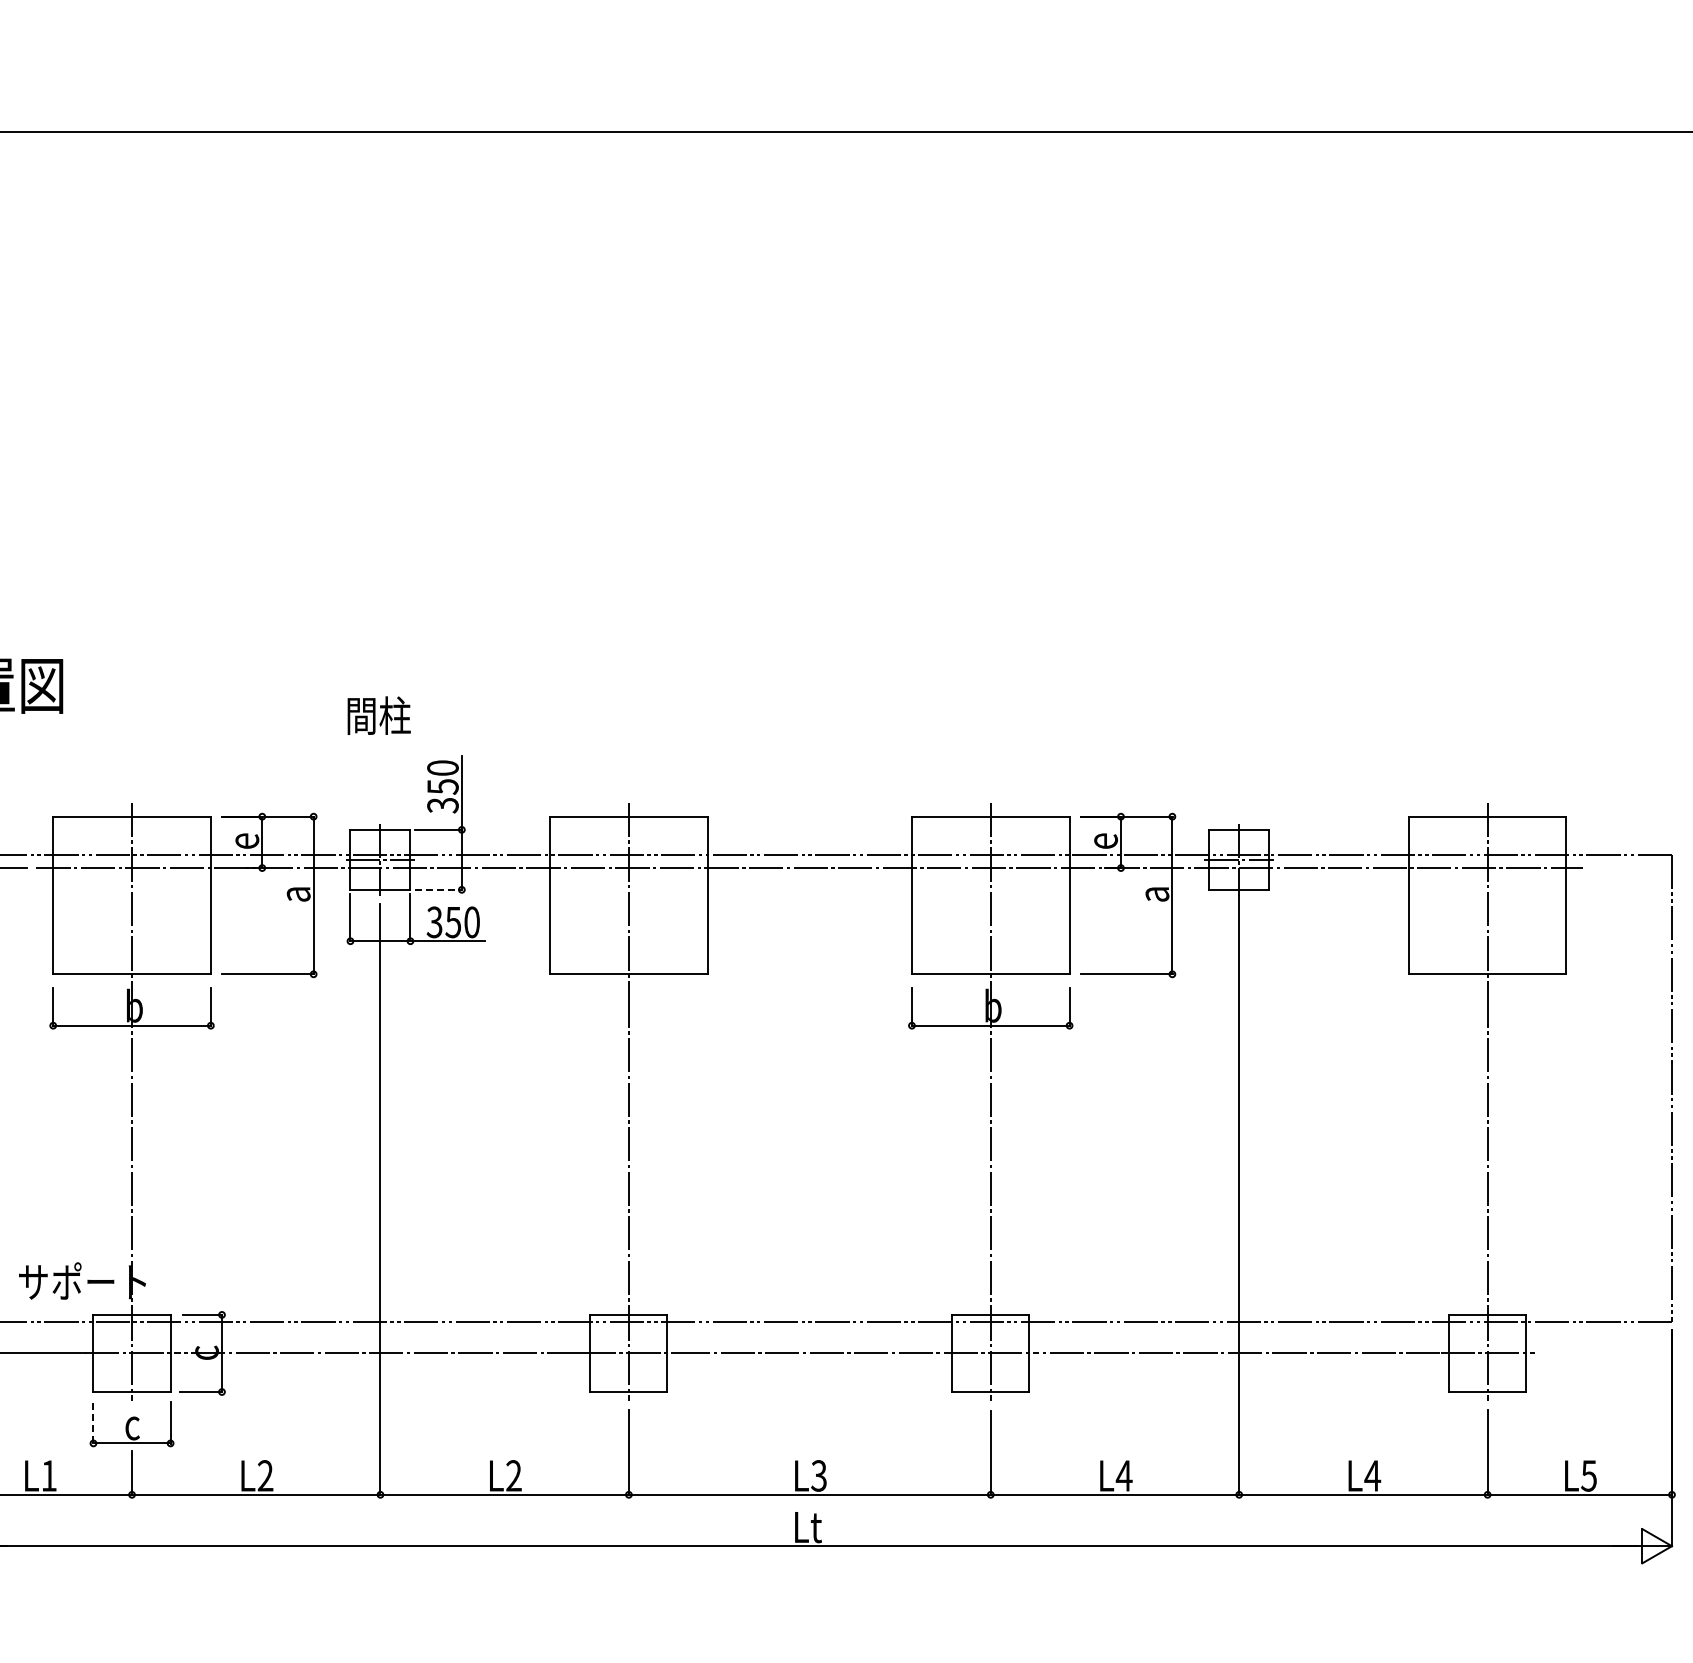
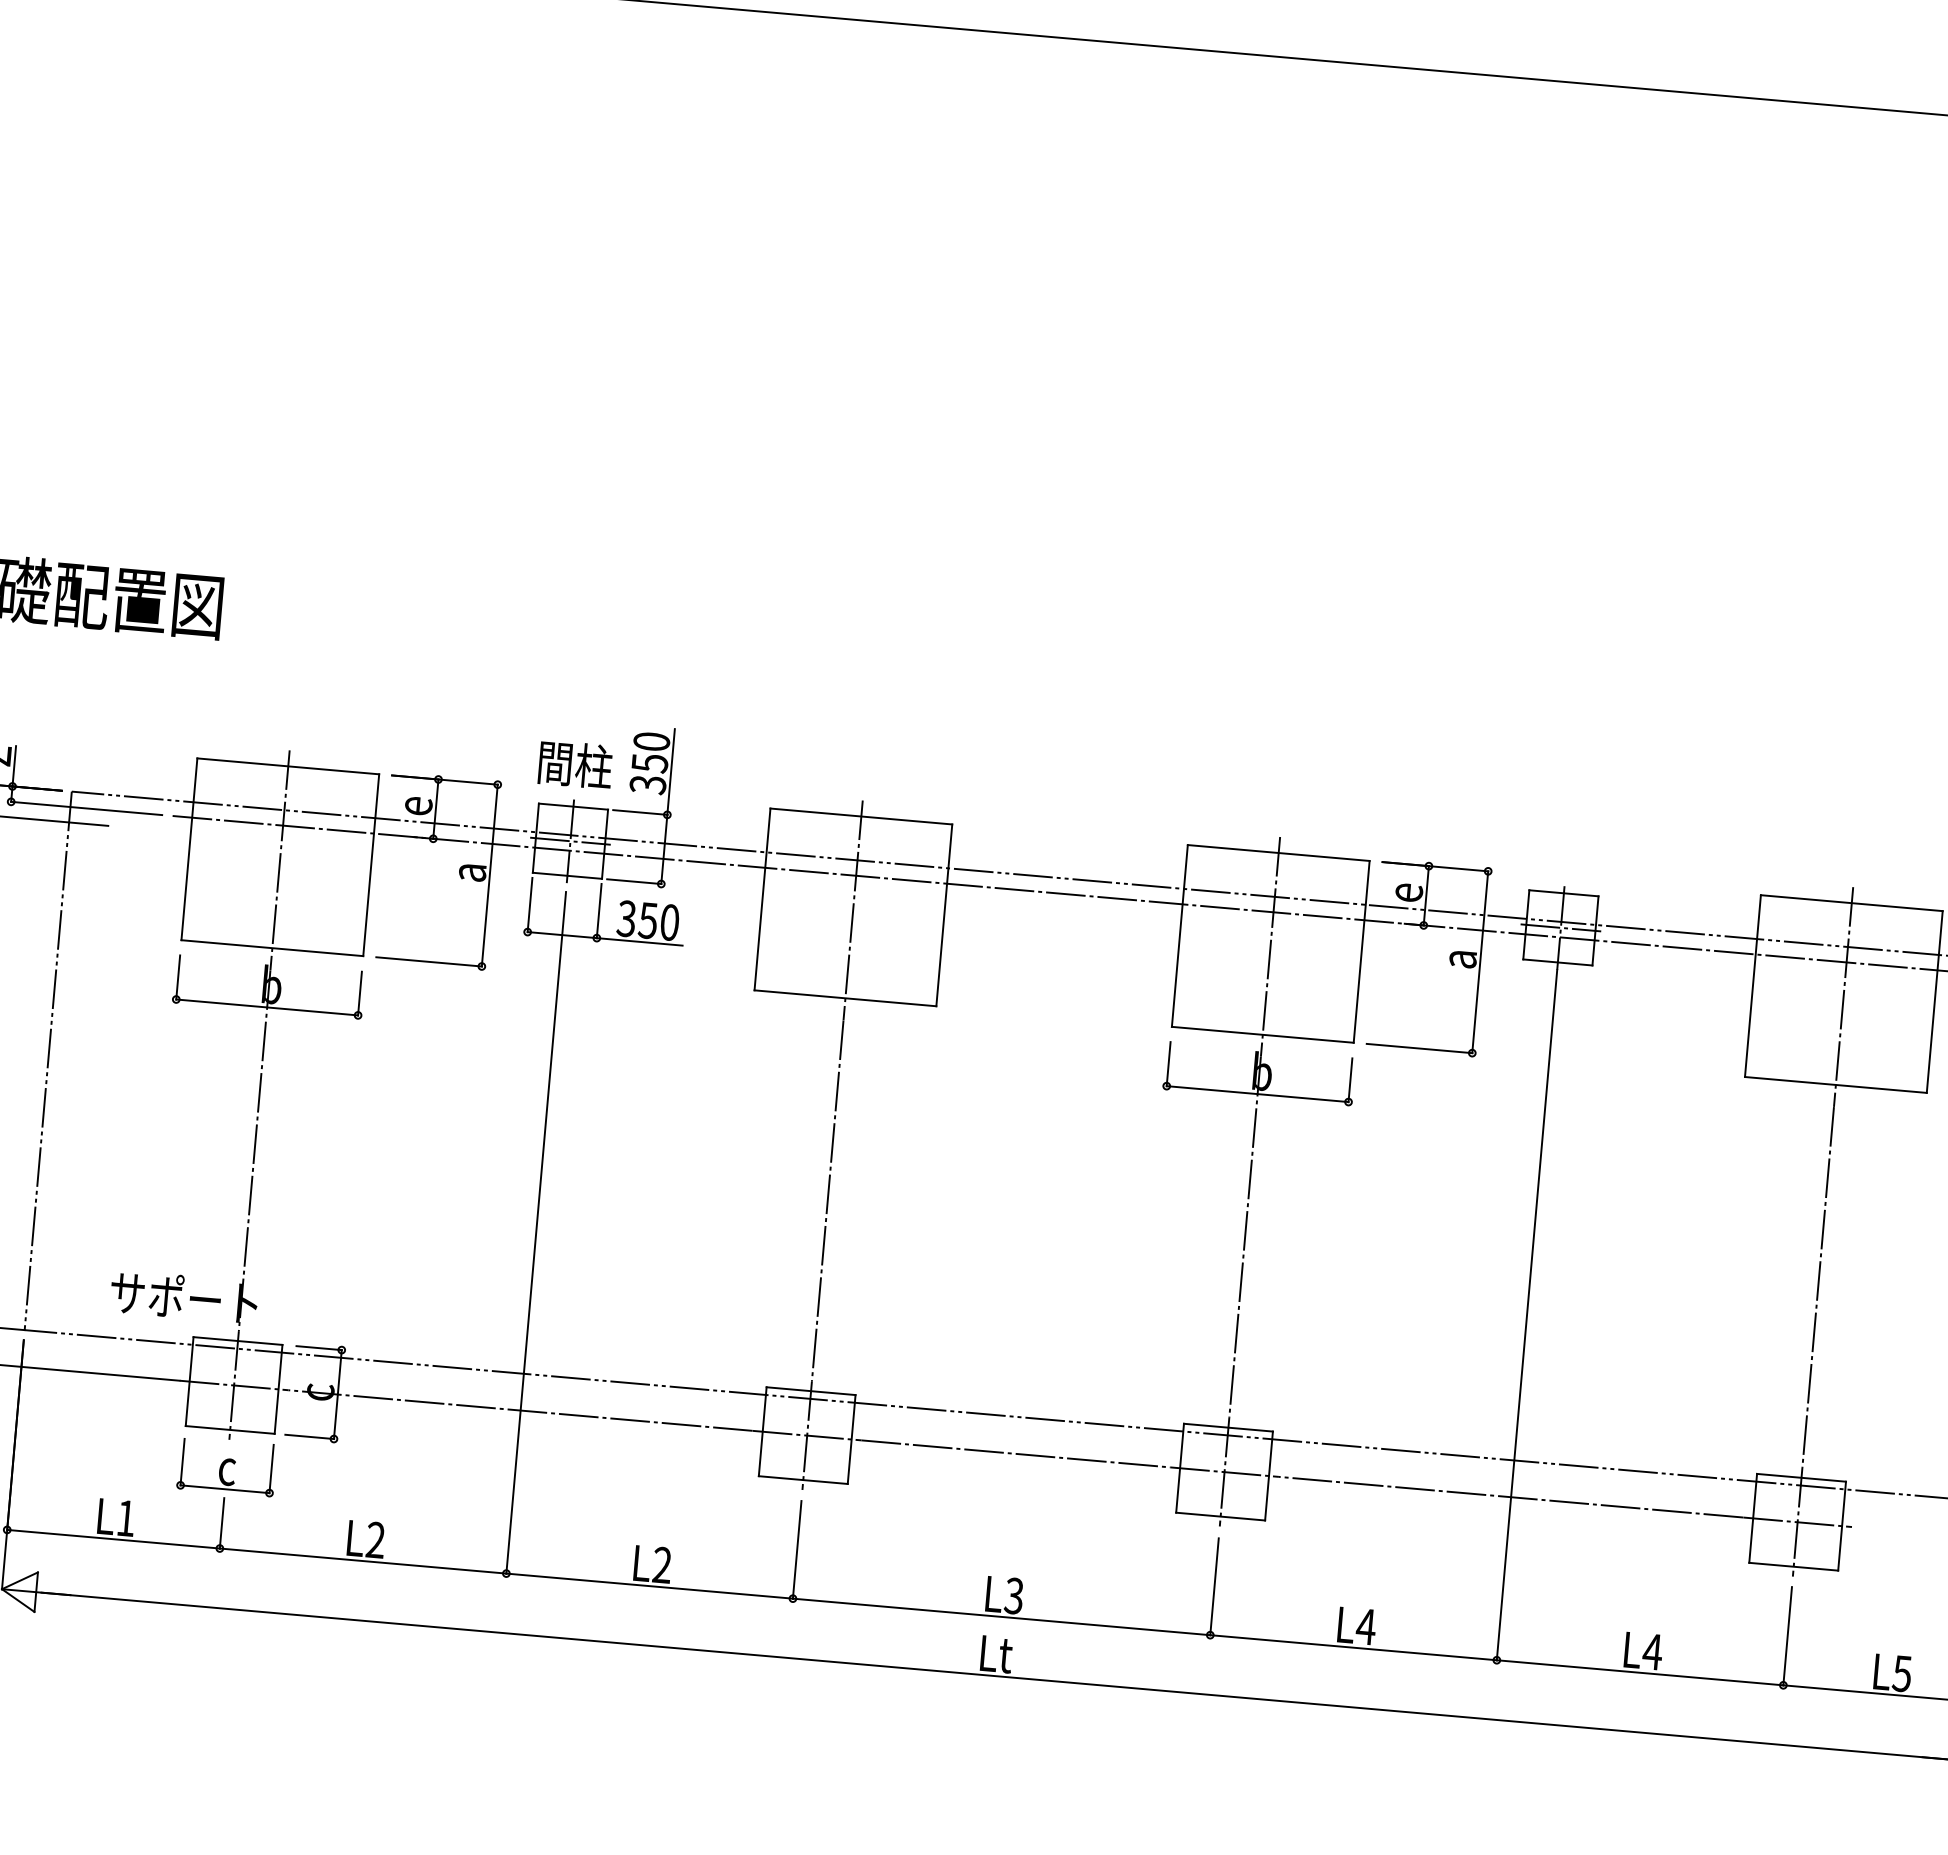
text: (378, 715) -> (574, 764), moved
line: (438, 889) -> (634, 881), dashed -> solid
line: (93, 1423) -> (182, 1462), dashed -> solid

